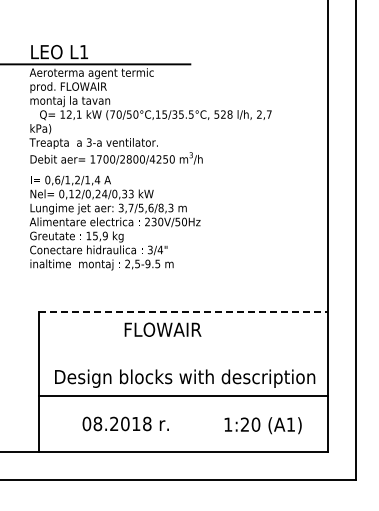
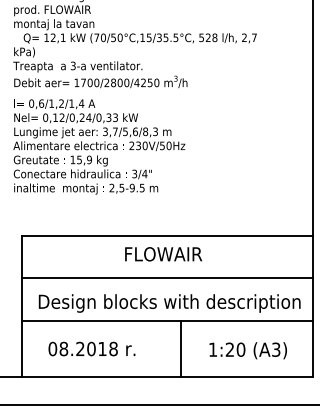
line: (183, 311) -> (168, 235), dashed -> solid
text: (162, 329) -> (163, 253), moved
line: (182, 353) -> (167, 278), added
text: (125, 423) -> (91, 348), moved
line: (196, 423) -> (181, 348), added
text: (290, 424) -> (275, 349), (A1) -> (A3)

